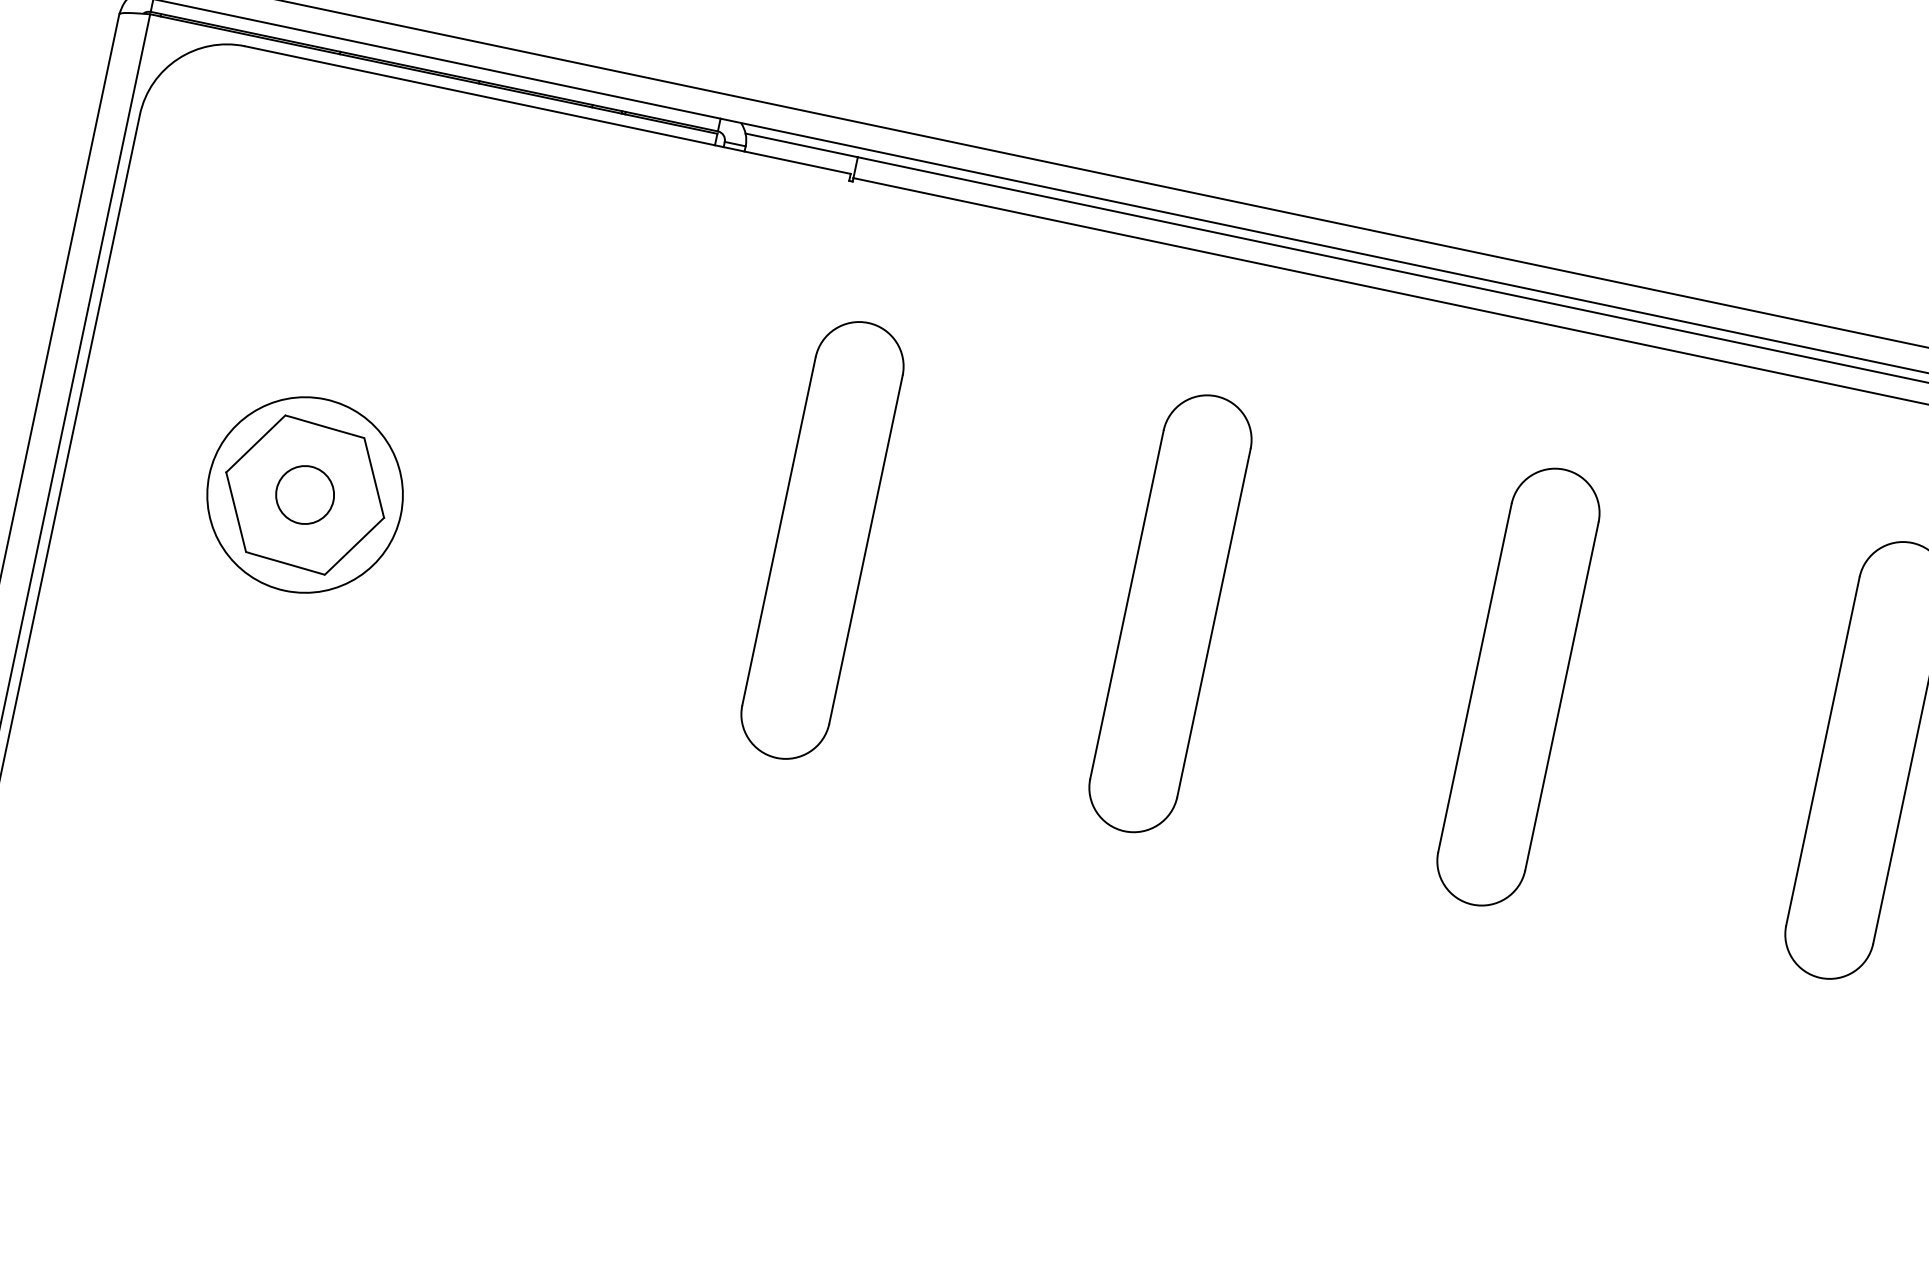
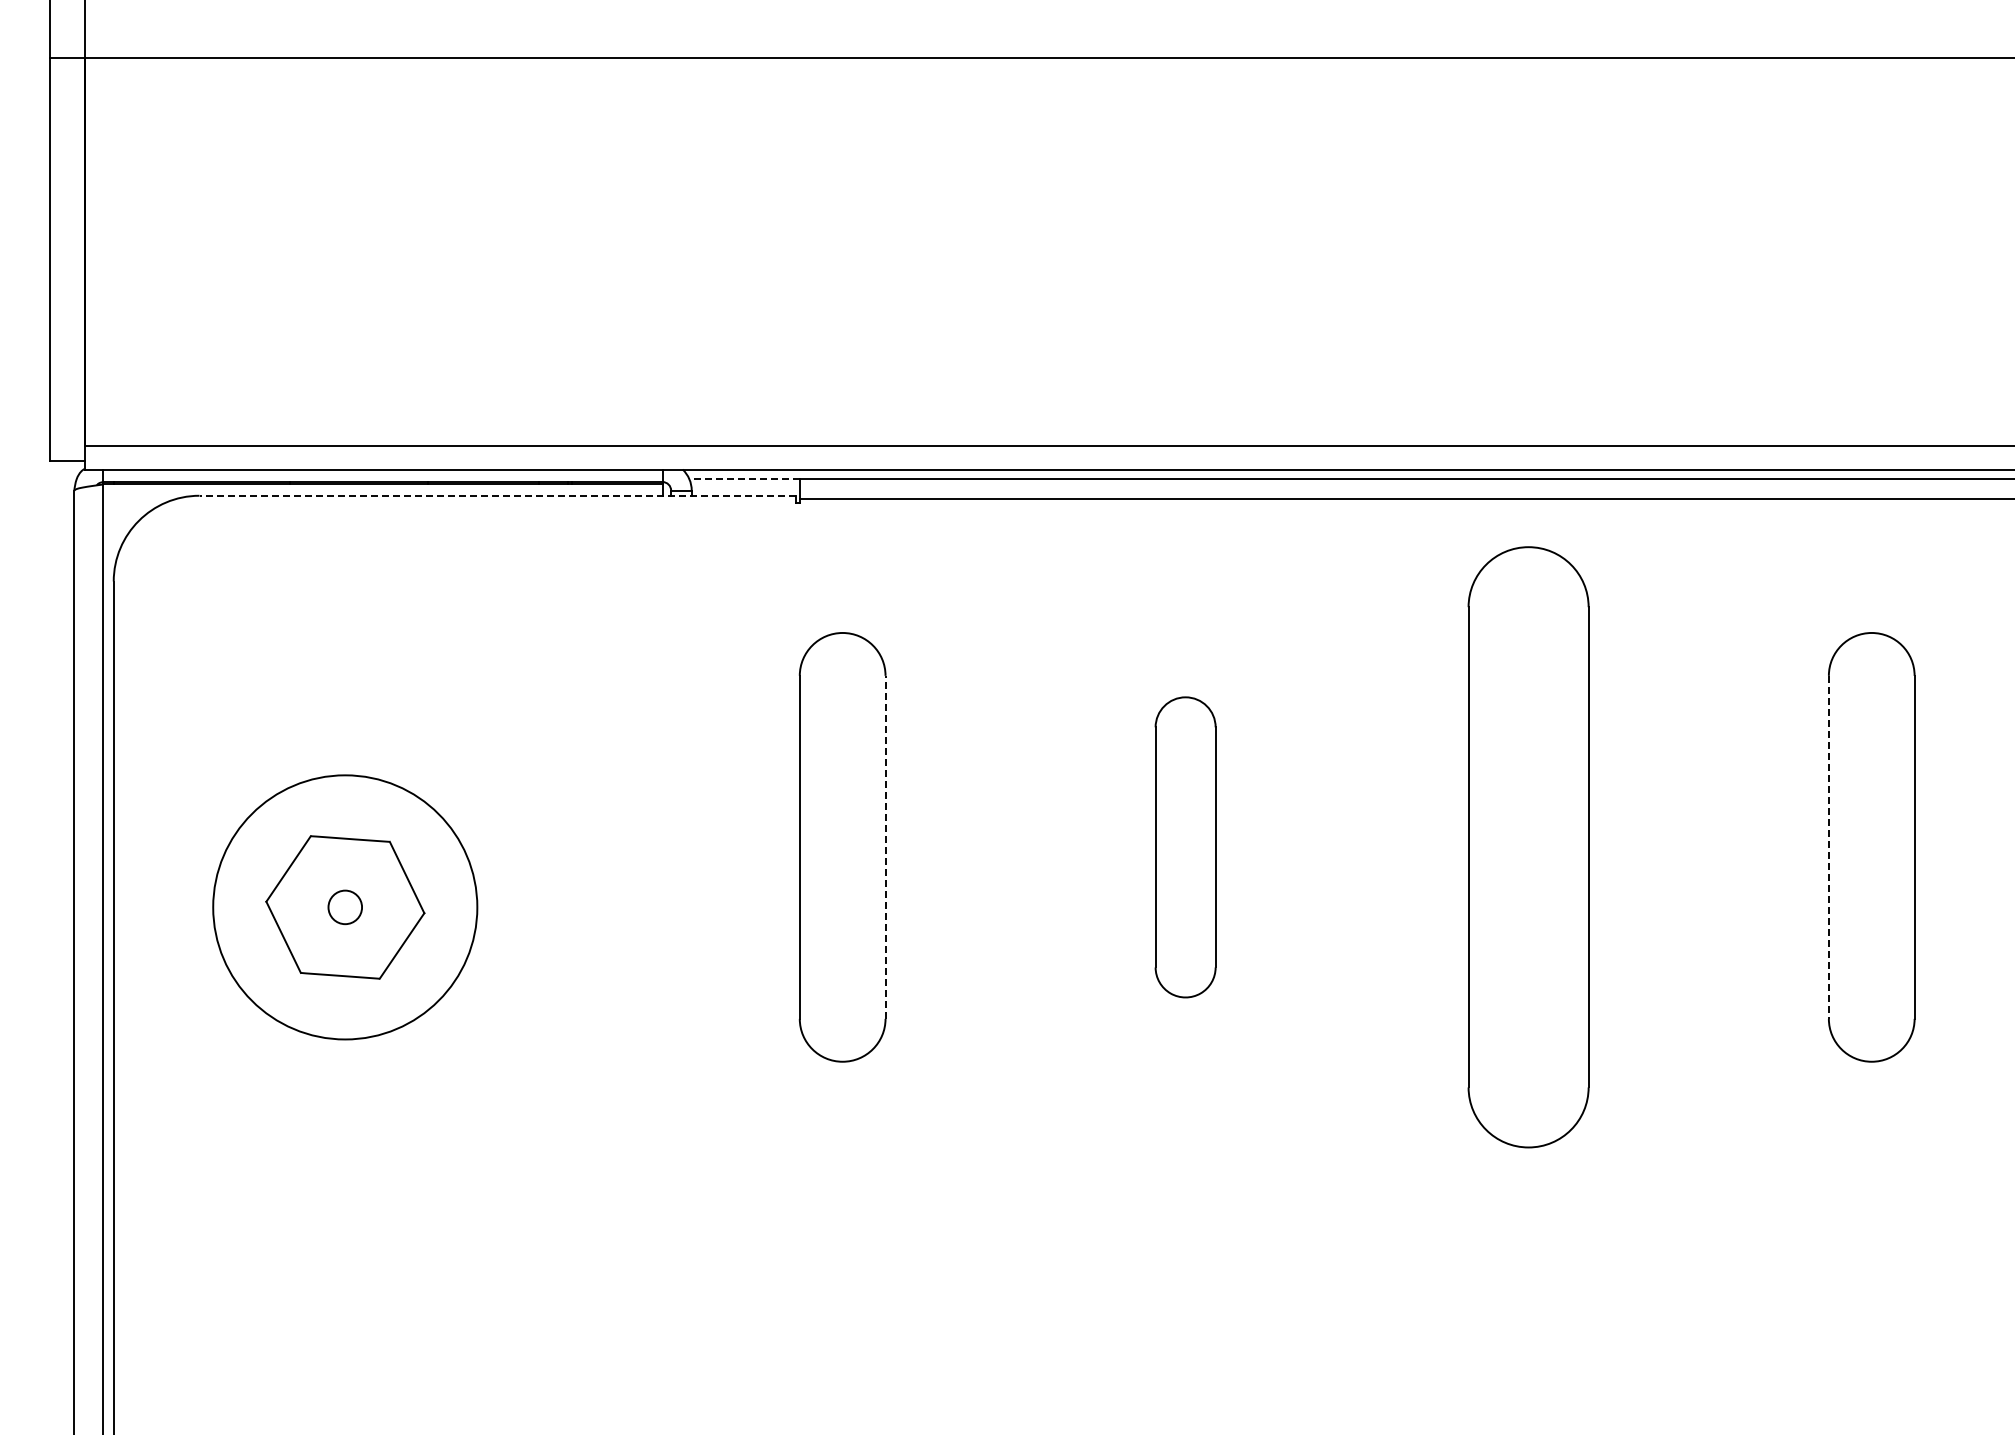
line: (547, 109) -> (497, 495), solid -> dashed
line: (800, 145) -> (743, 478), solid -> dashed
circle: (304, 494) -> (344, 907), size x1.4
circle: (305, 495) -> (345, 907), size x0.6
line: (865, 549) -> (885, 847), solid -> dashed
part: (1170, 613) -> (1185, 847), size x0.7
part: (1518, 687) -> (1528, 847), size x1.4
line: (1822, 751) -> (1828, 847), solid -> dashed

